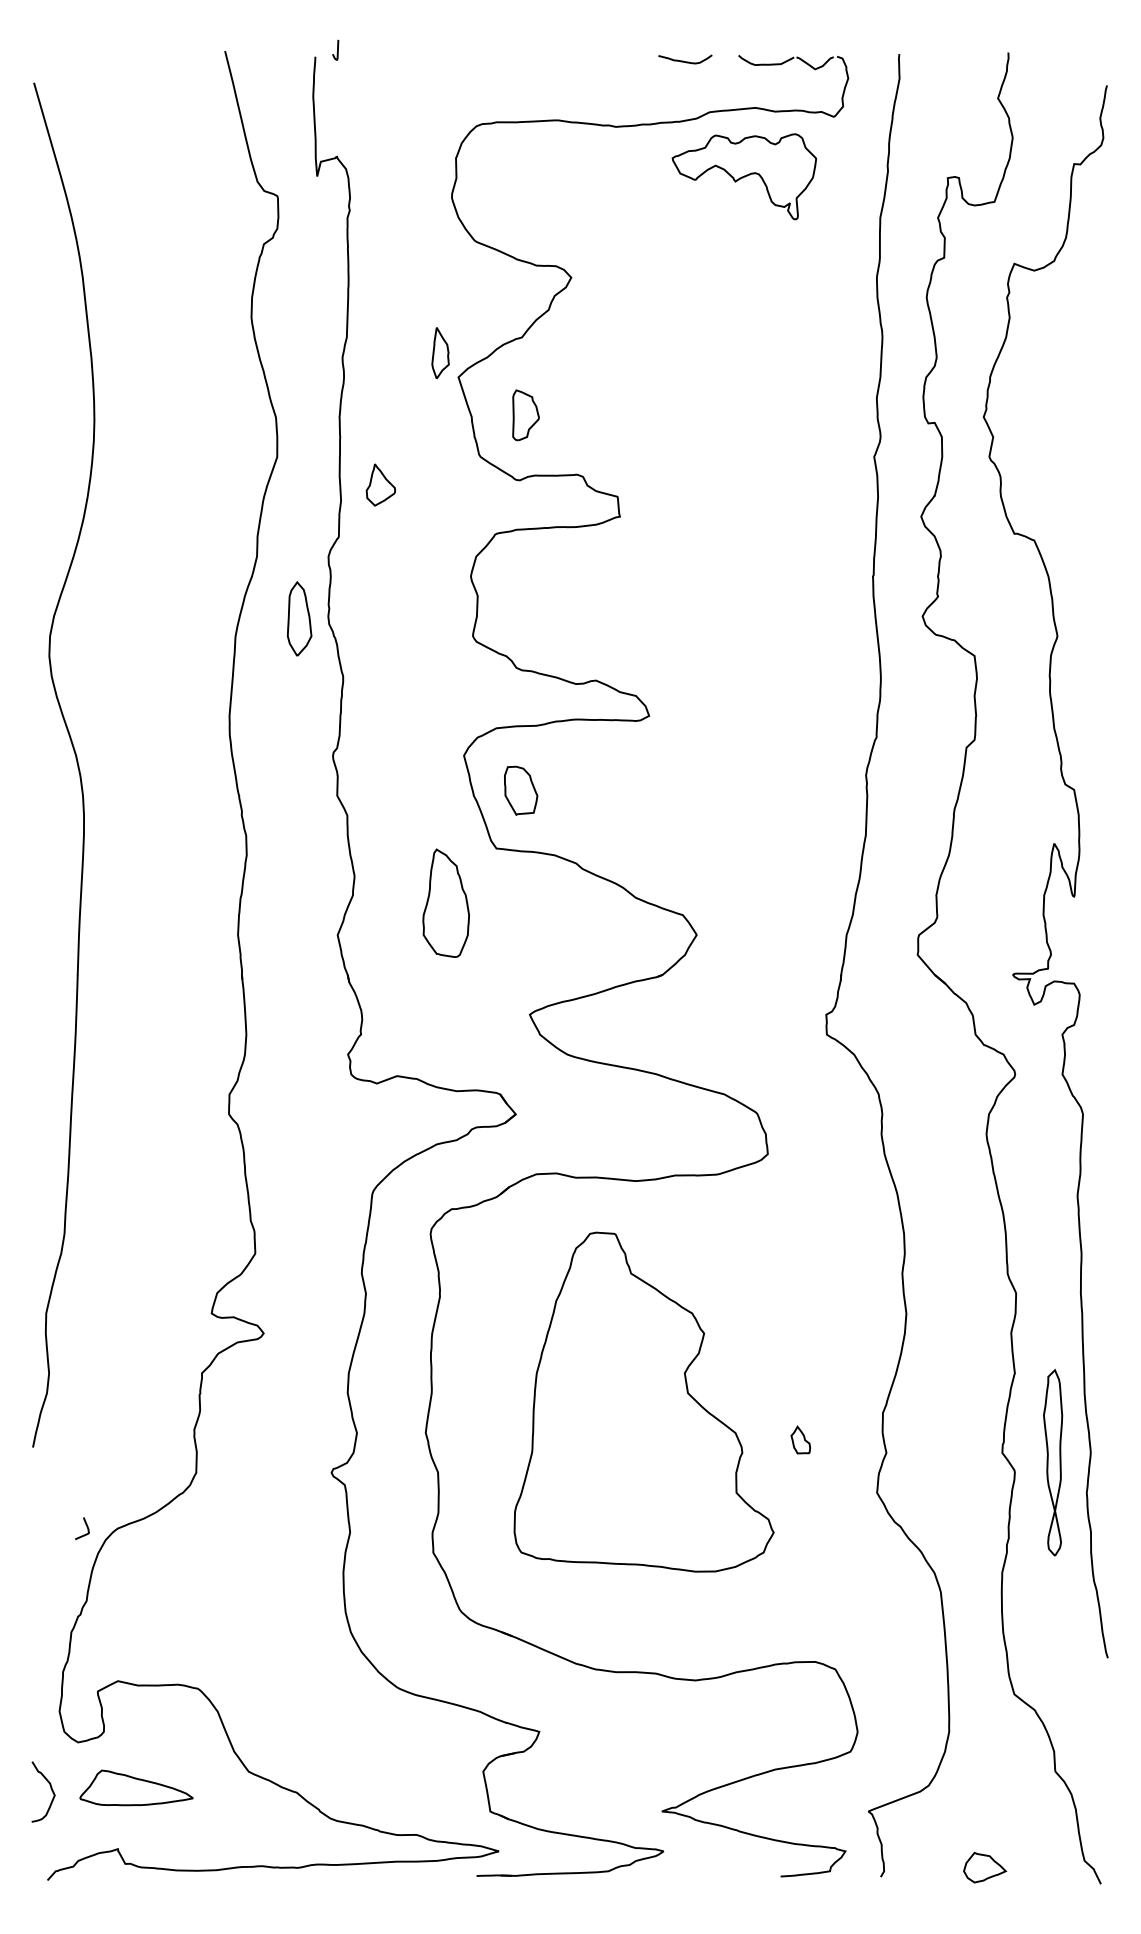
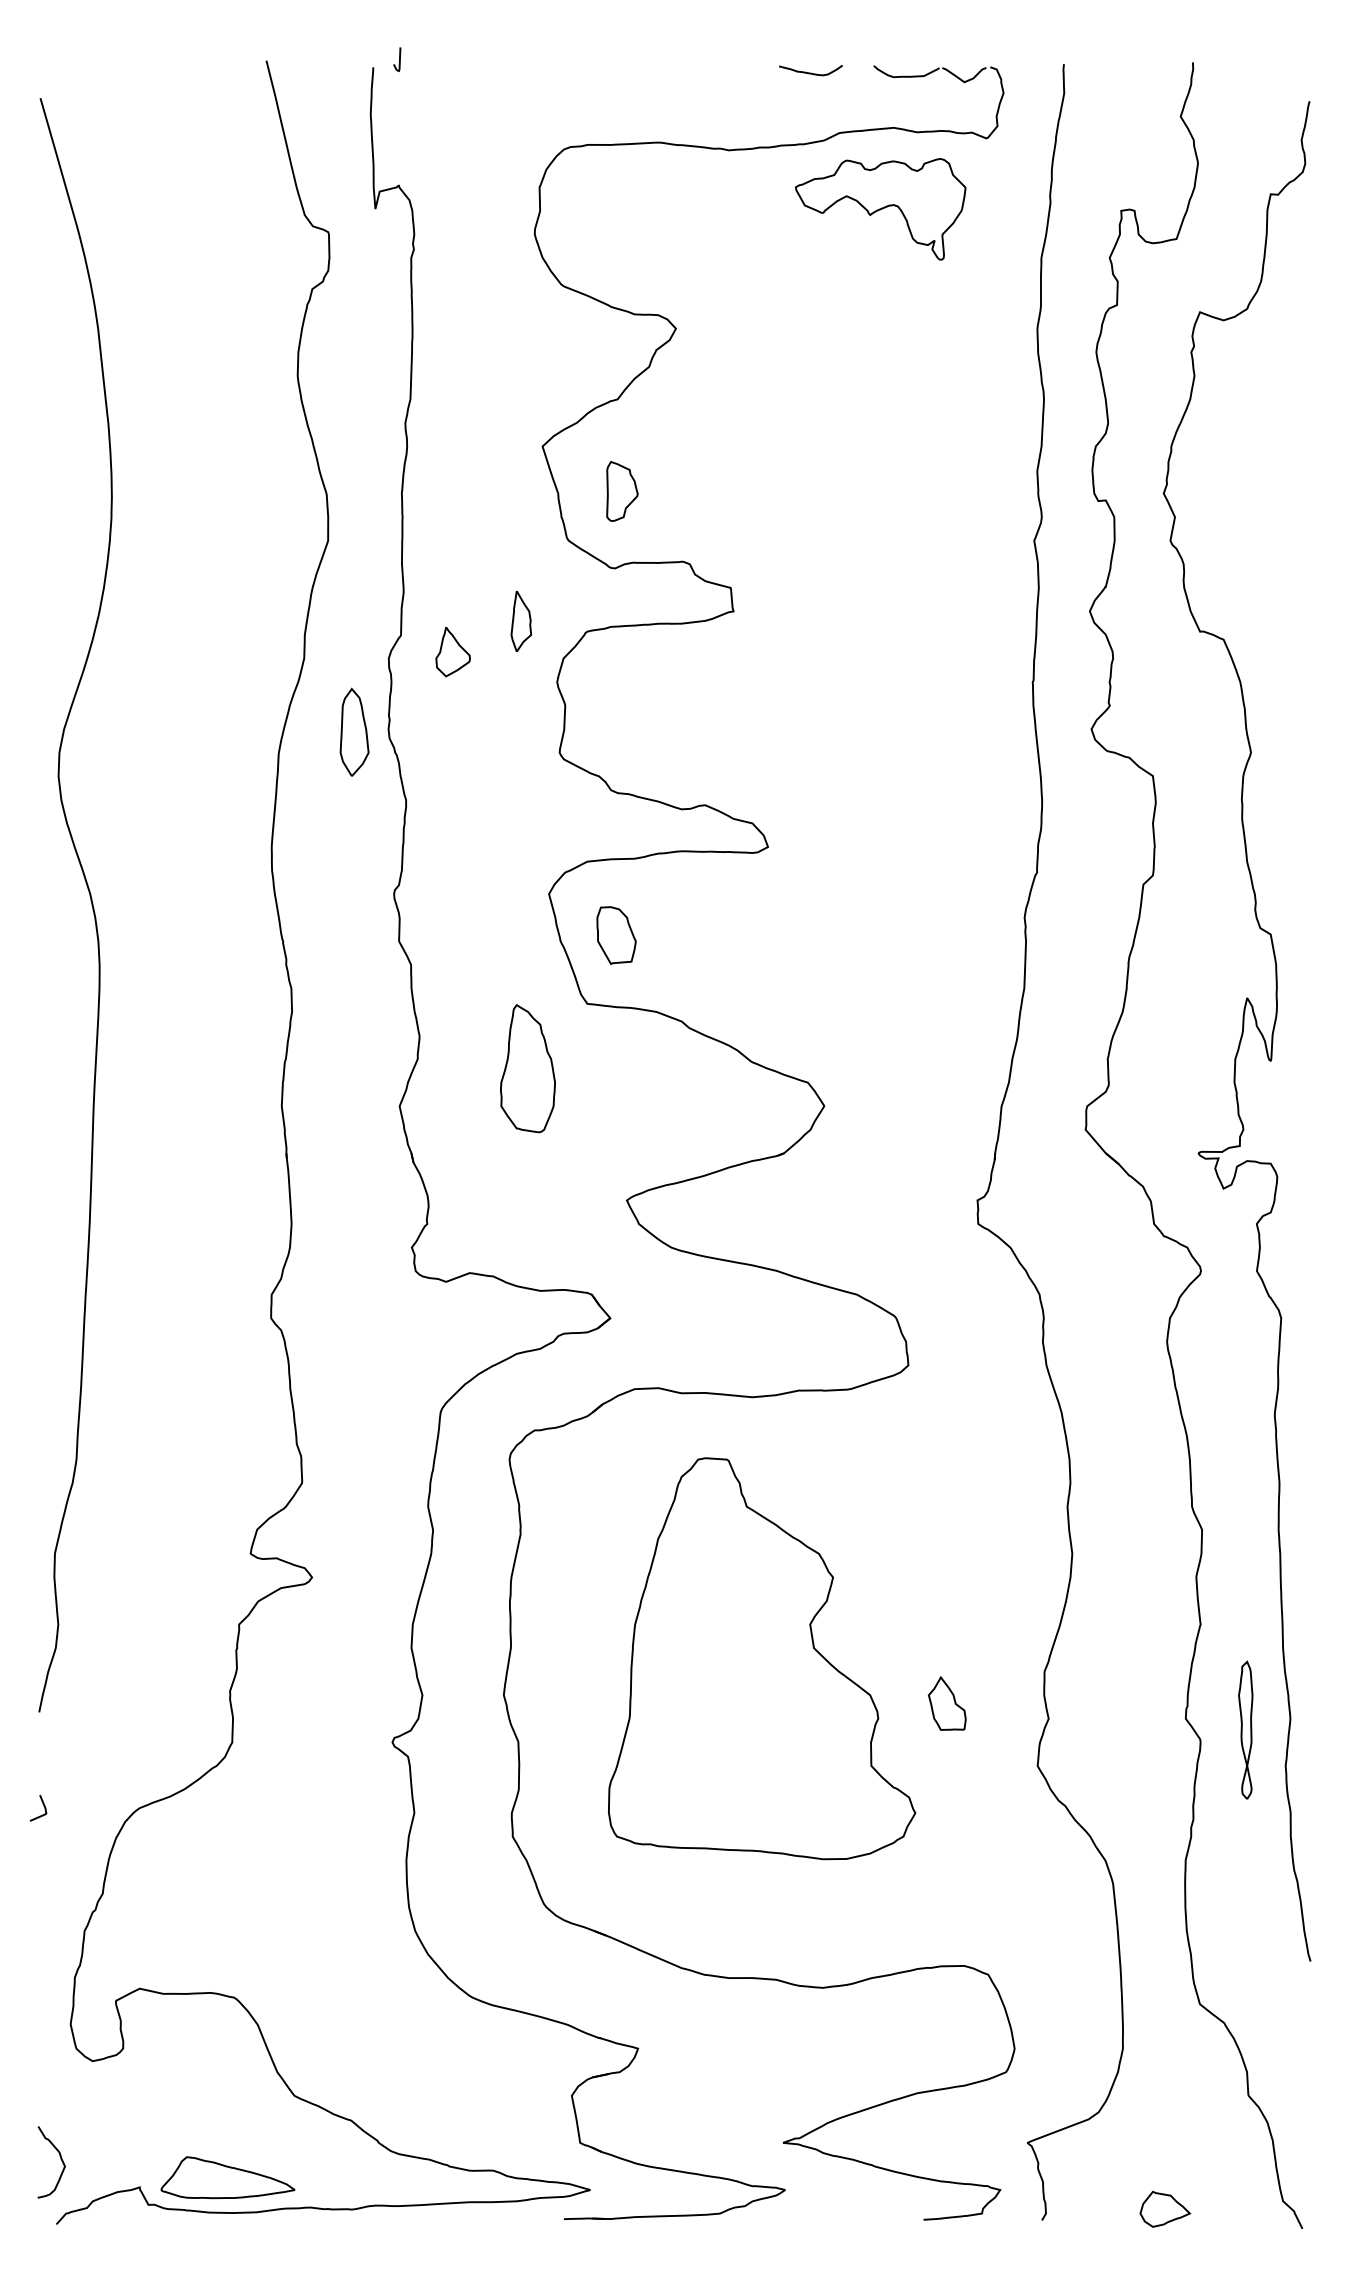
part: (440, 353) -> (521, 621), moved
part: (380, 484) -> (452, 651), moved
part: (800, 1439) -> (947, 1702), size x1.67
part: (1052, 1462) -> (1245, 1730), size x0.62
curve: (86, 1527) -> (43, 1806), moved
part: (136, 1787) -> (227, 2177), moved
curve: (50, 1788) -> (59, 2158), moved

